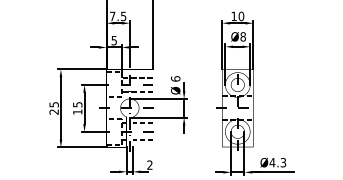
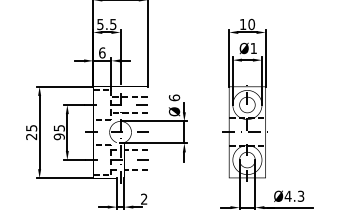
text: (112, 16) -> (100, 24), 7.5 -> 5.5
text: (242, 36) -> (252, 48), Ø8 -> Ø1
text: (114, 40) -> (102, 52), 5 -> 6
text: (77, 111) -> (59, 136), 15 -> 95

